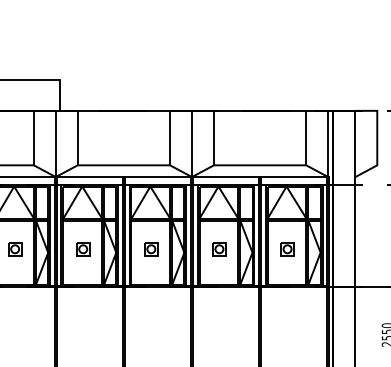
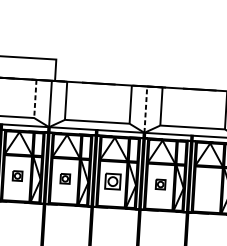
line: (33, 138) -> (35, 99), solid -> dashed
line: (191, 143) -> (145, 109), solid -> dashed
part: (151, 249) -> (113, 181), size x1.6
part: (287, 249) -> (208, 187), removed

